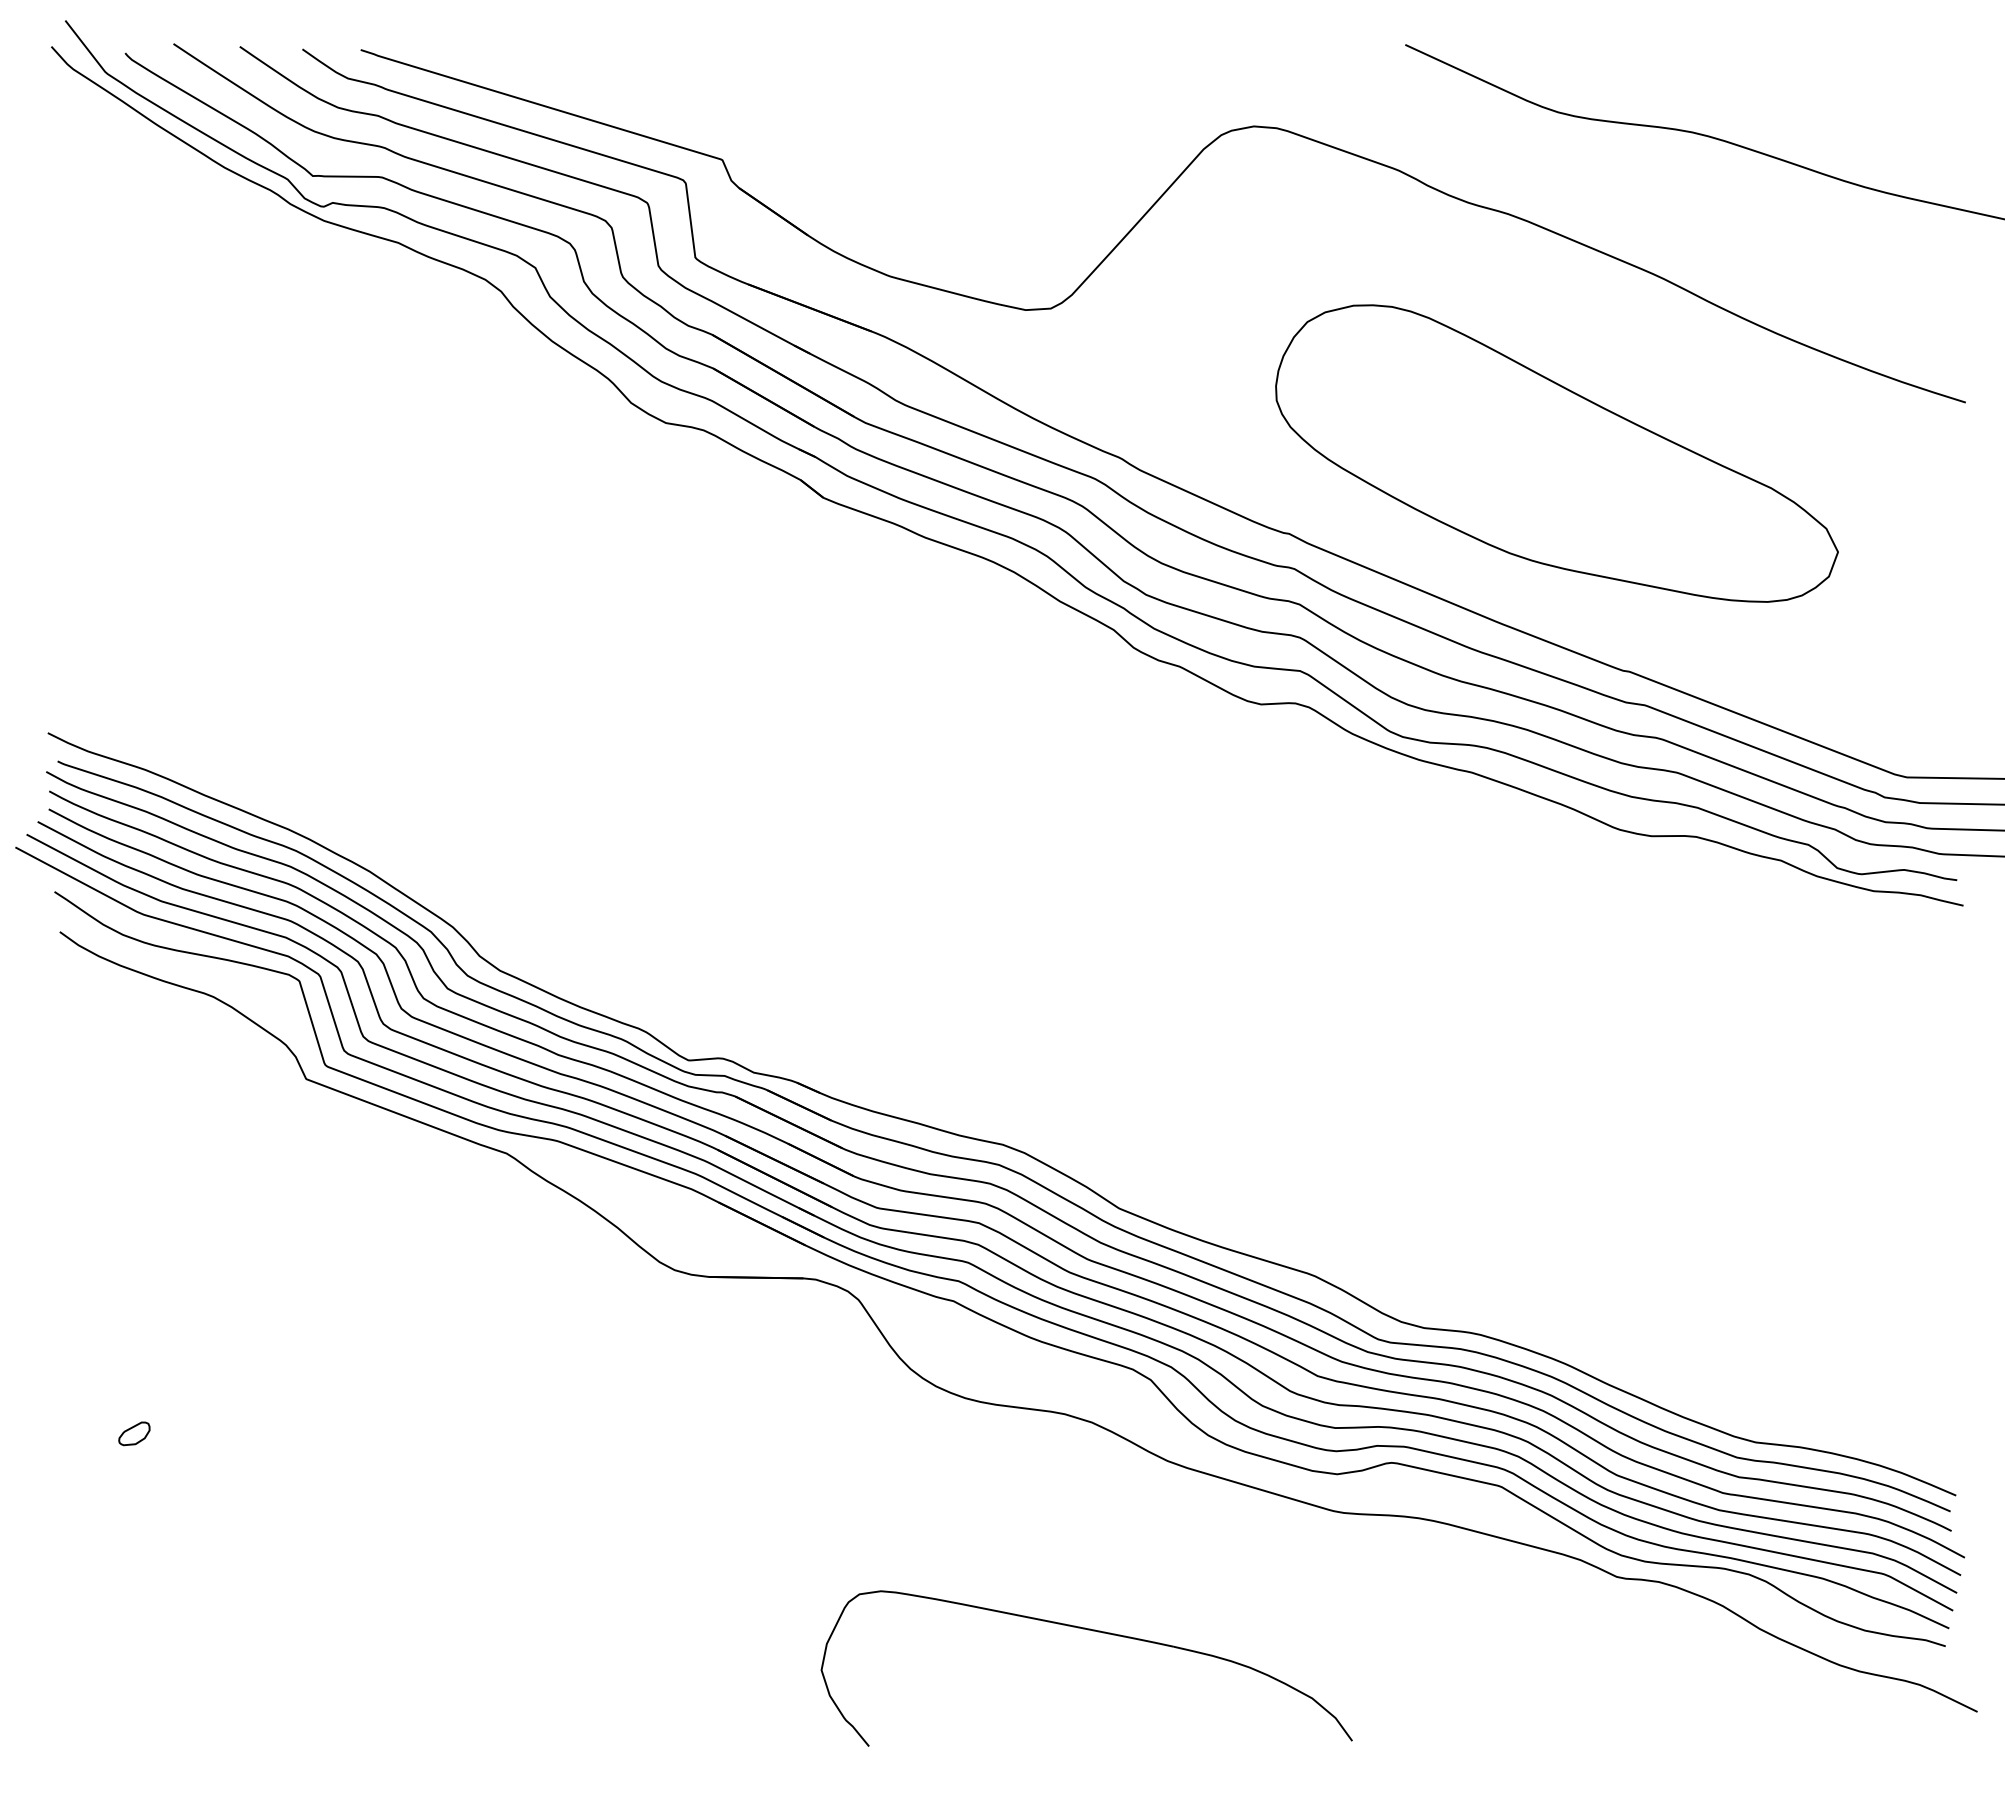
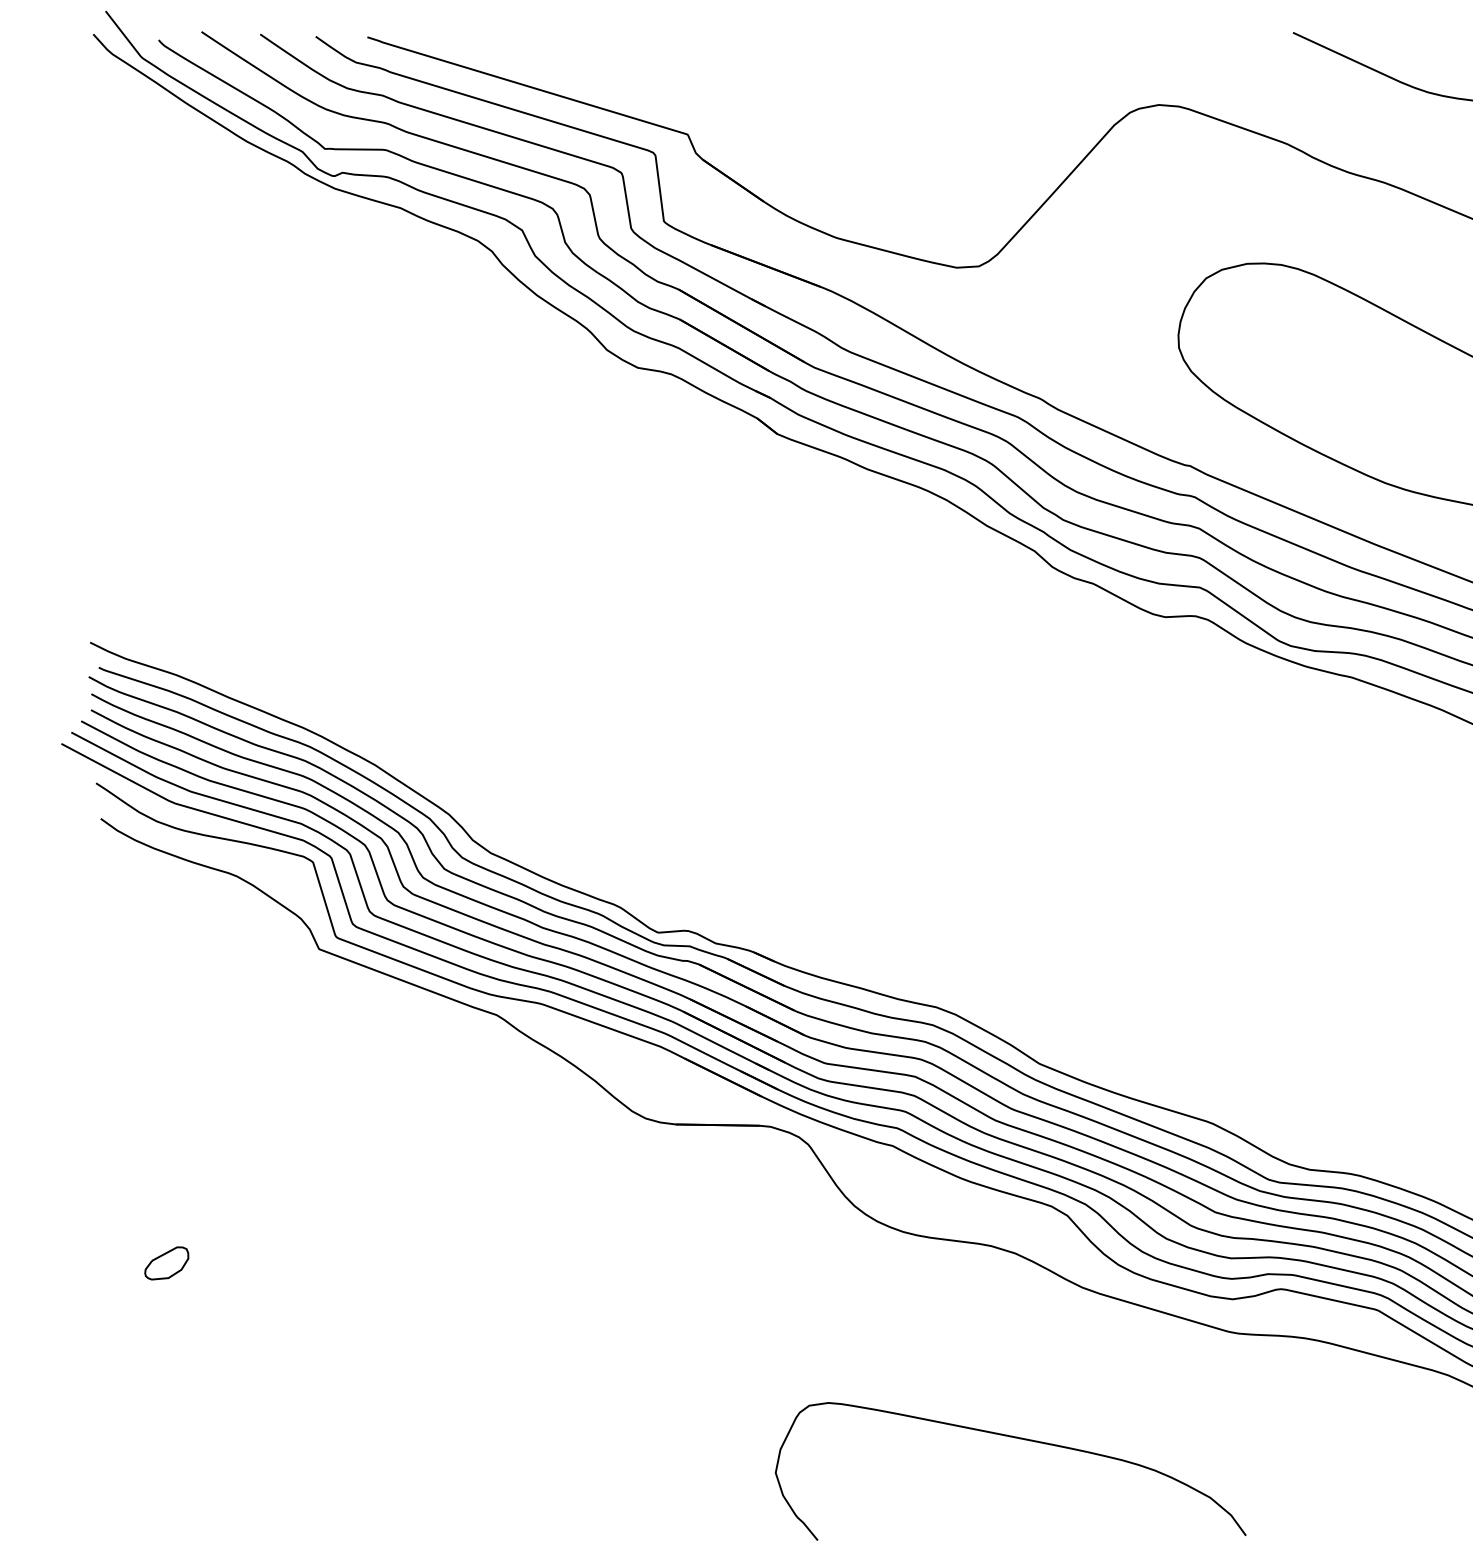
part: (134, 1433) -> (166, 1263), size x1.6

